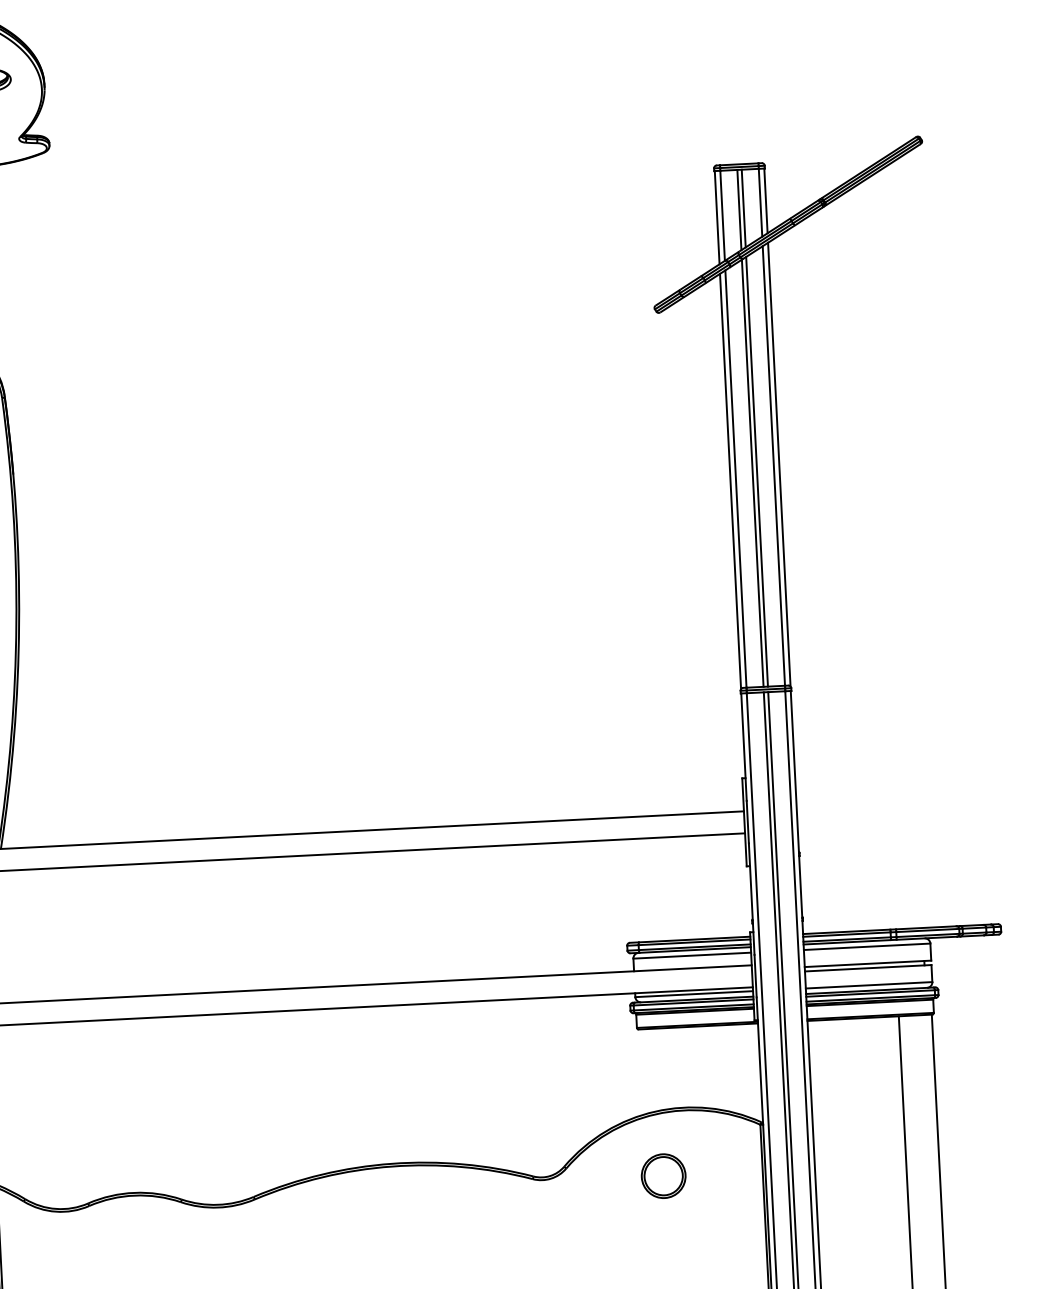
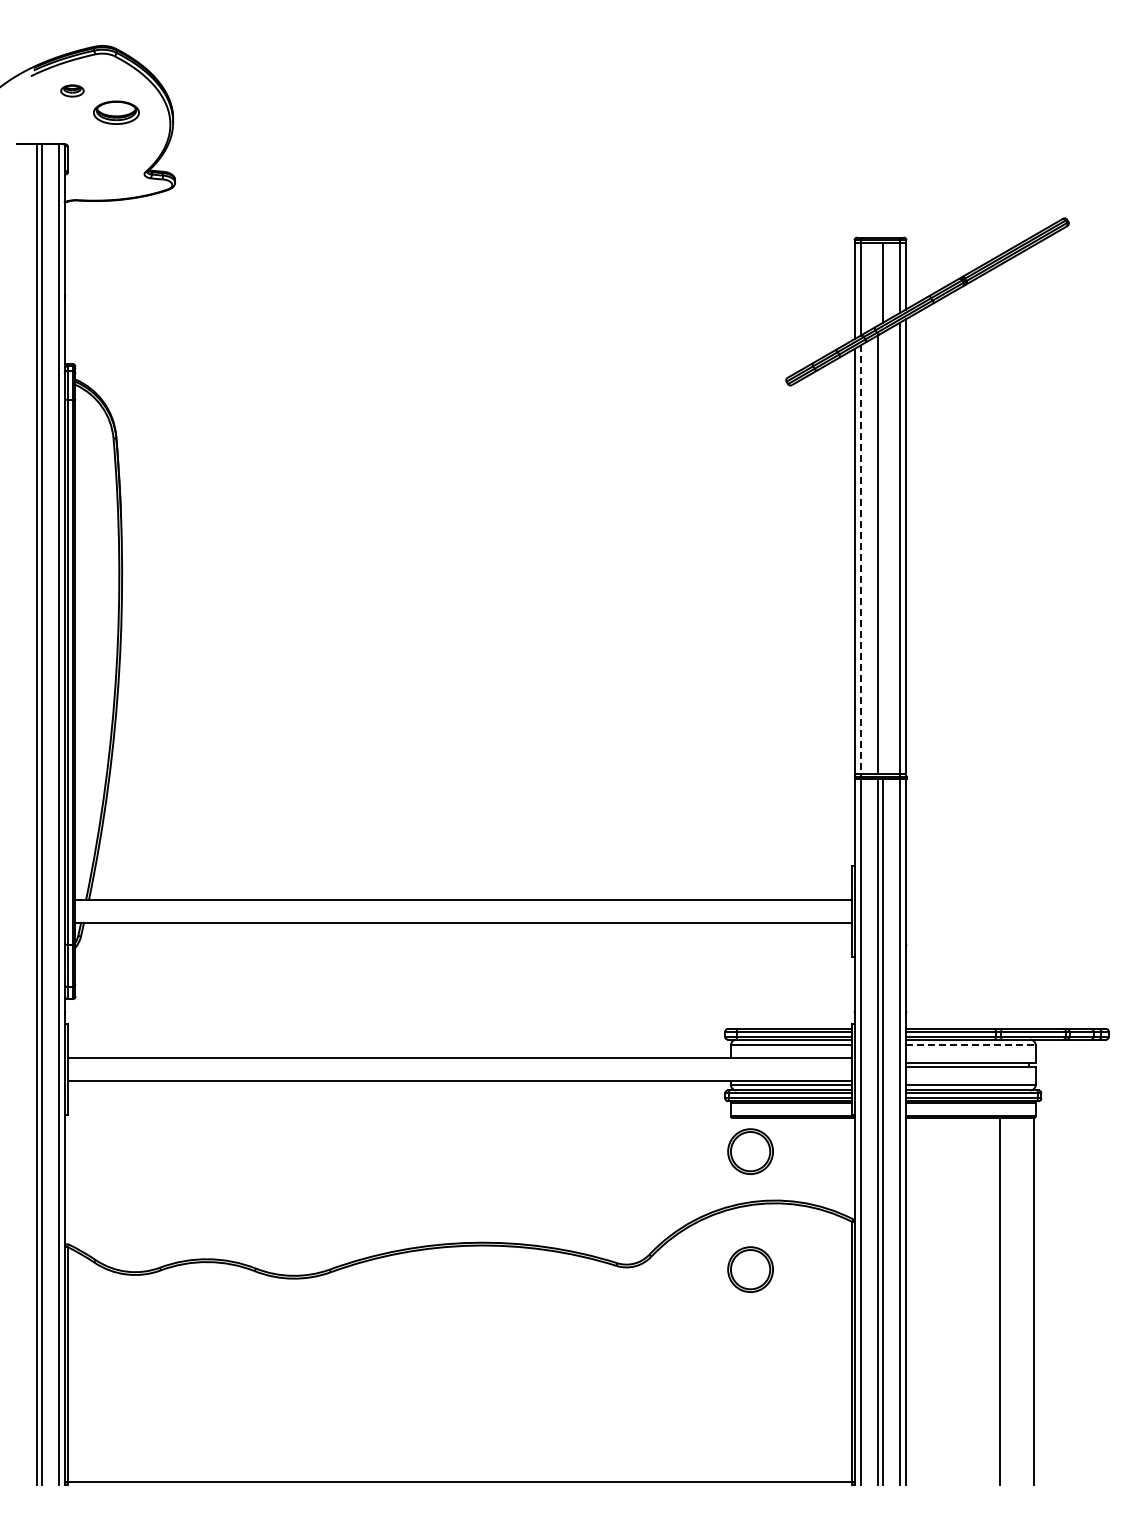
line: (739, 210) -> (878, 284), removed
line: (756, 471) -> (882, 552), removed
line: (735, 479) -> (860, 560), solid -> dashed
line: (866, 946) -> (970, 1045), solid -> dashed
part: (657, 1061) -> (750, 1151), added

